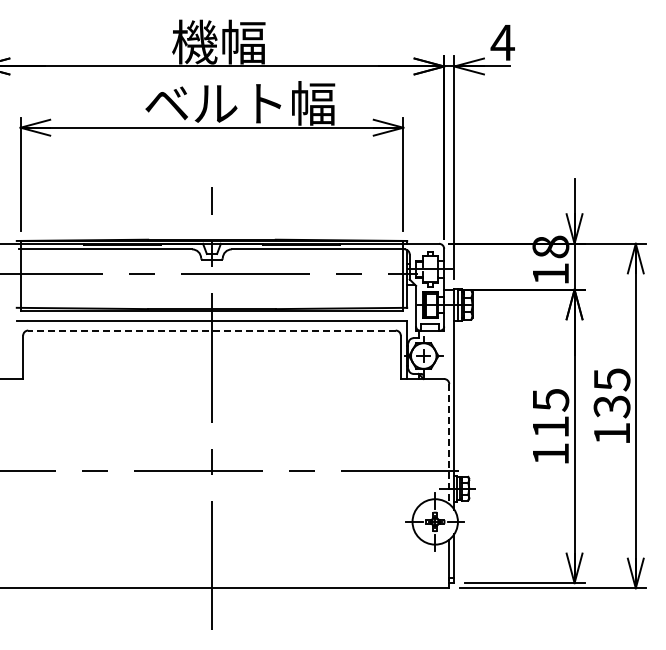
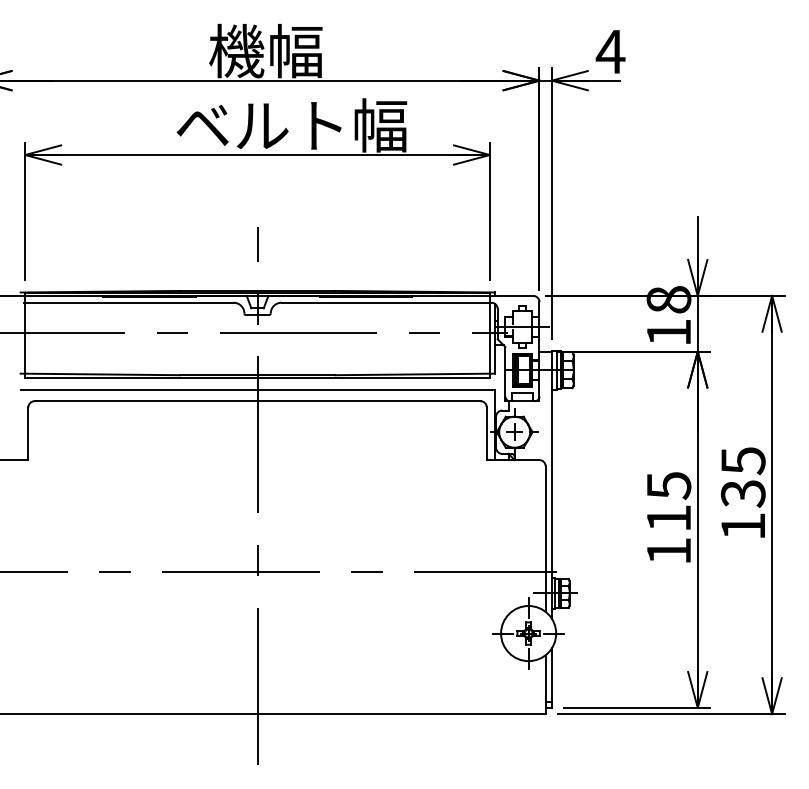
line: (211, 330) -> (256, 401), dashed -> solid
line: (449, 444) -> (545, 539), dashed -> solid

